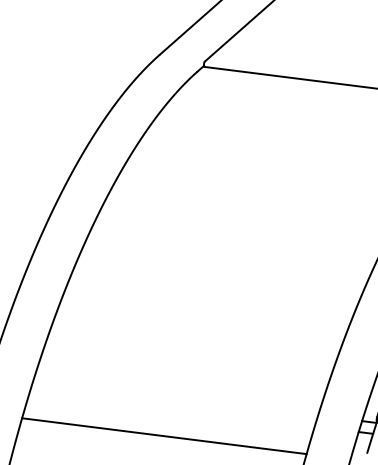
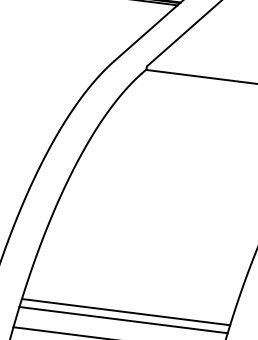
line: (175, 397) -> (125, 312), added
line: (172, 408) -> (123, 320), added

